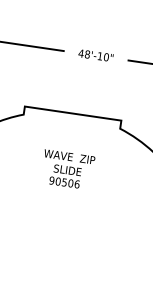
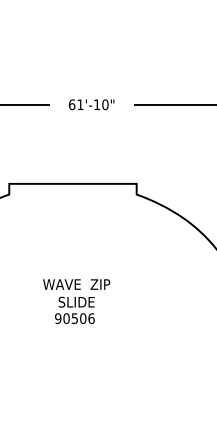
text: (83, 53) -> (75, 104), 48'-10" -> 61'-10"
text: (67, 169) -> (76, 301), moved

